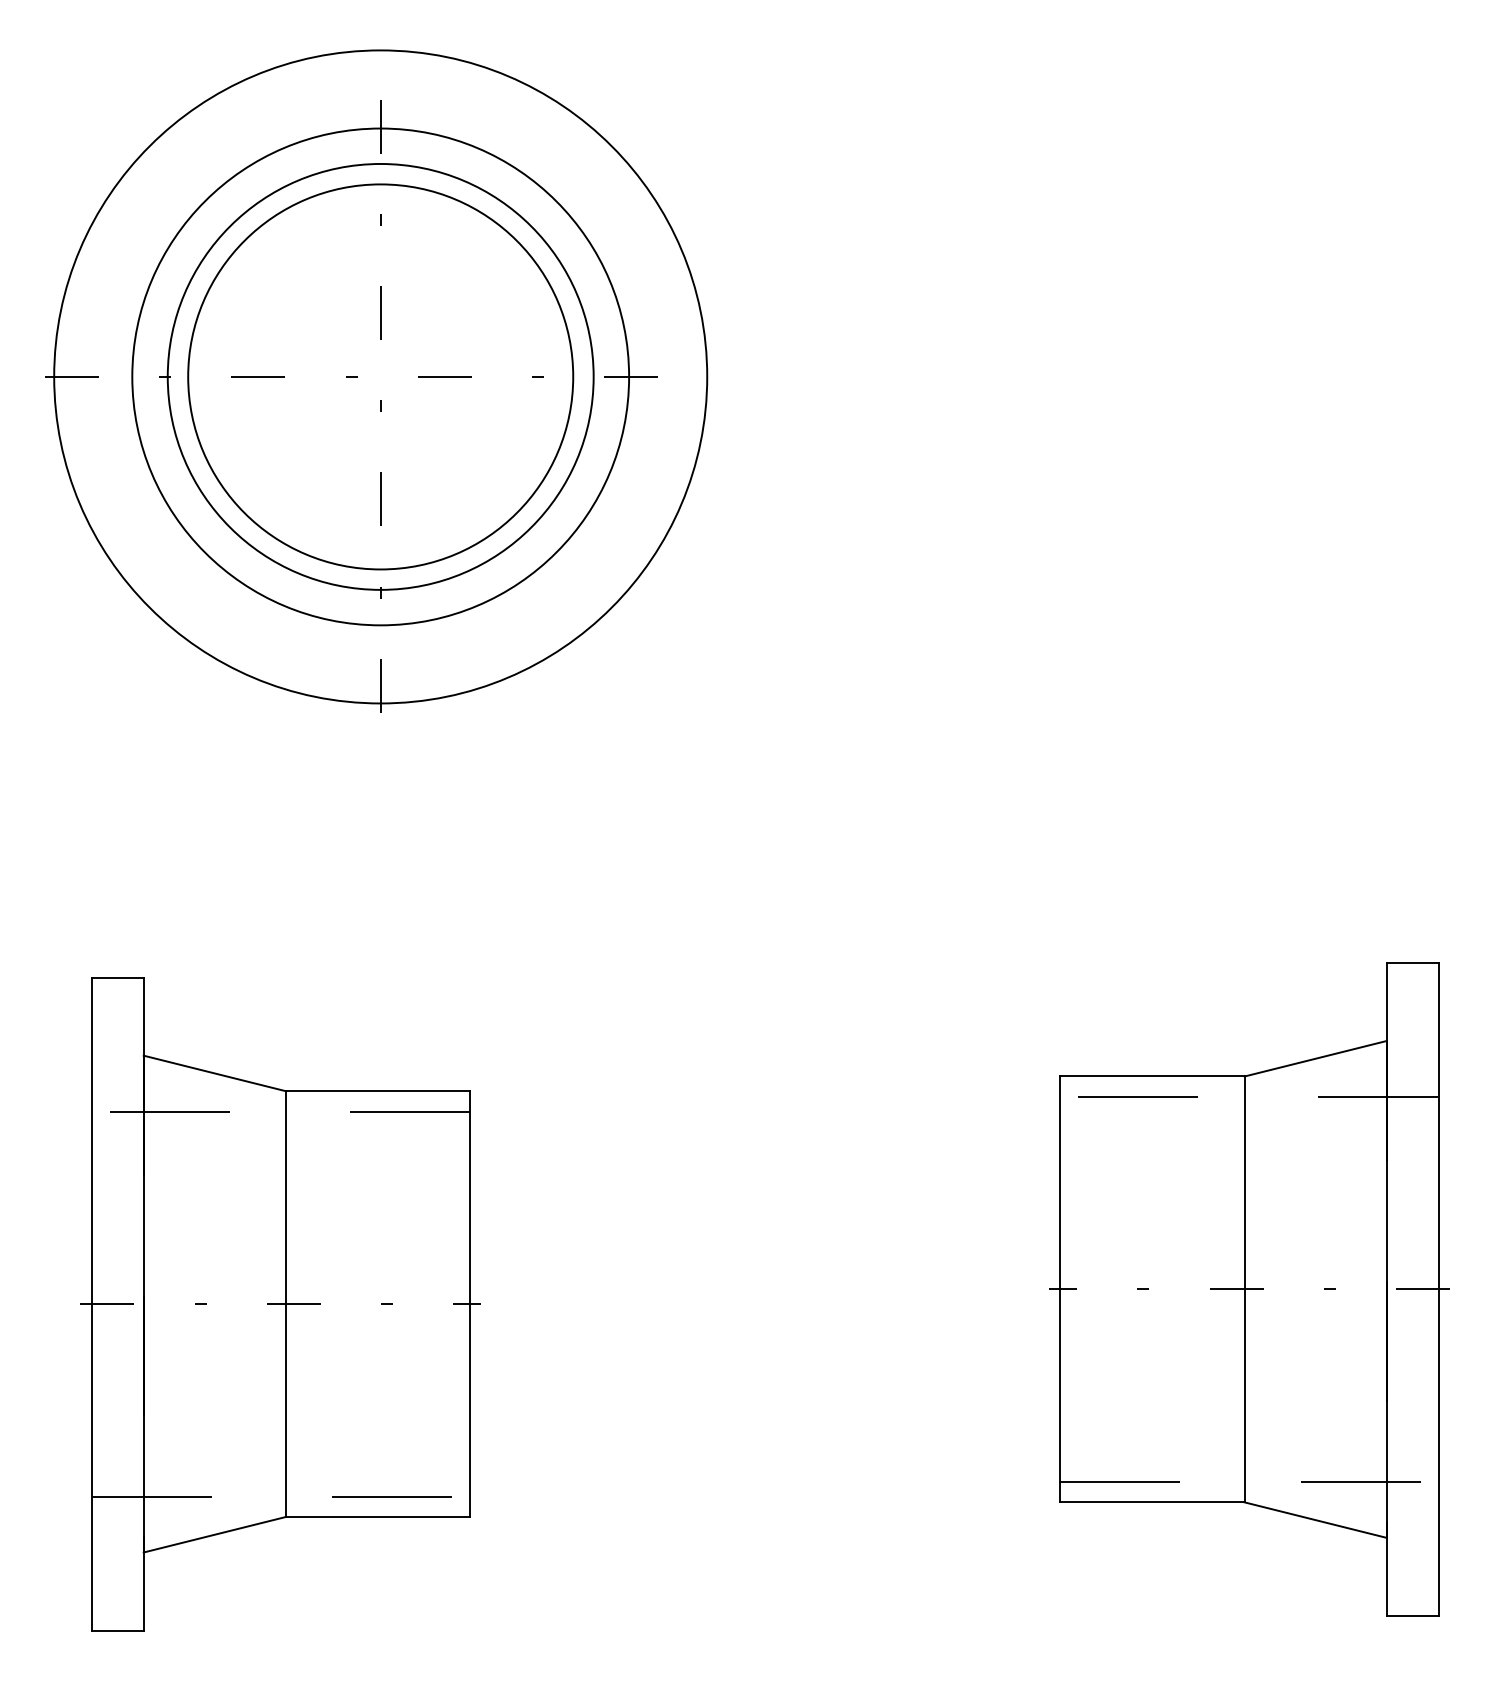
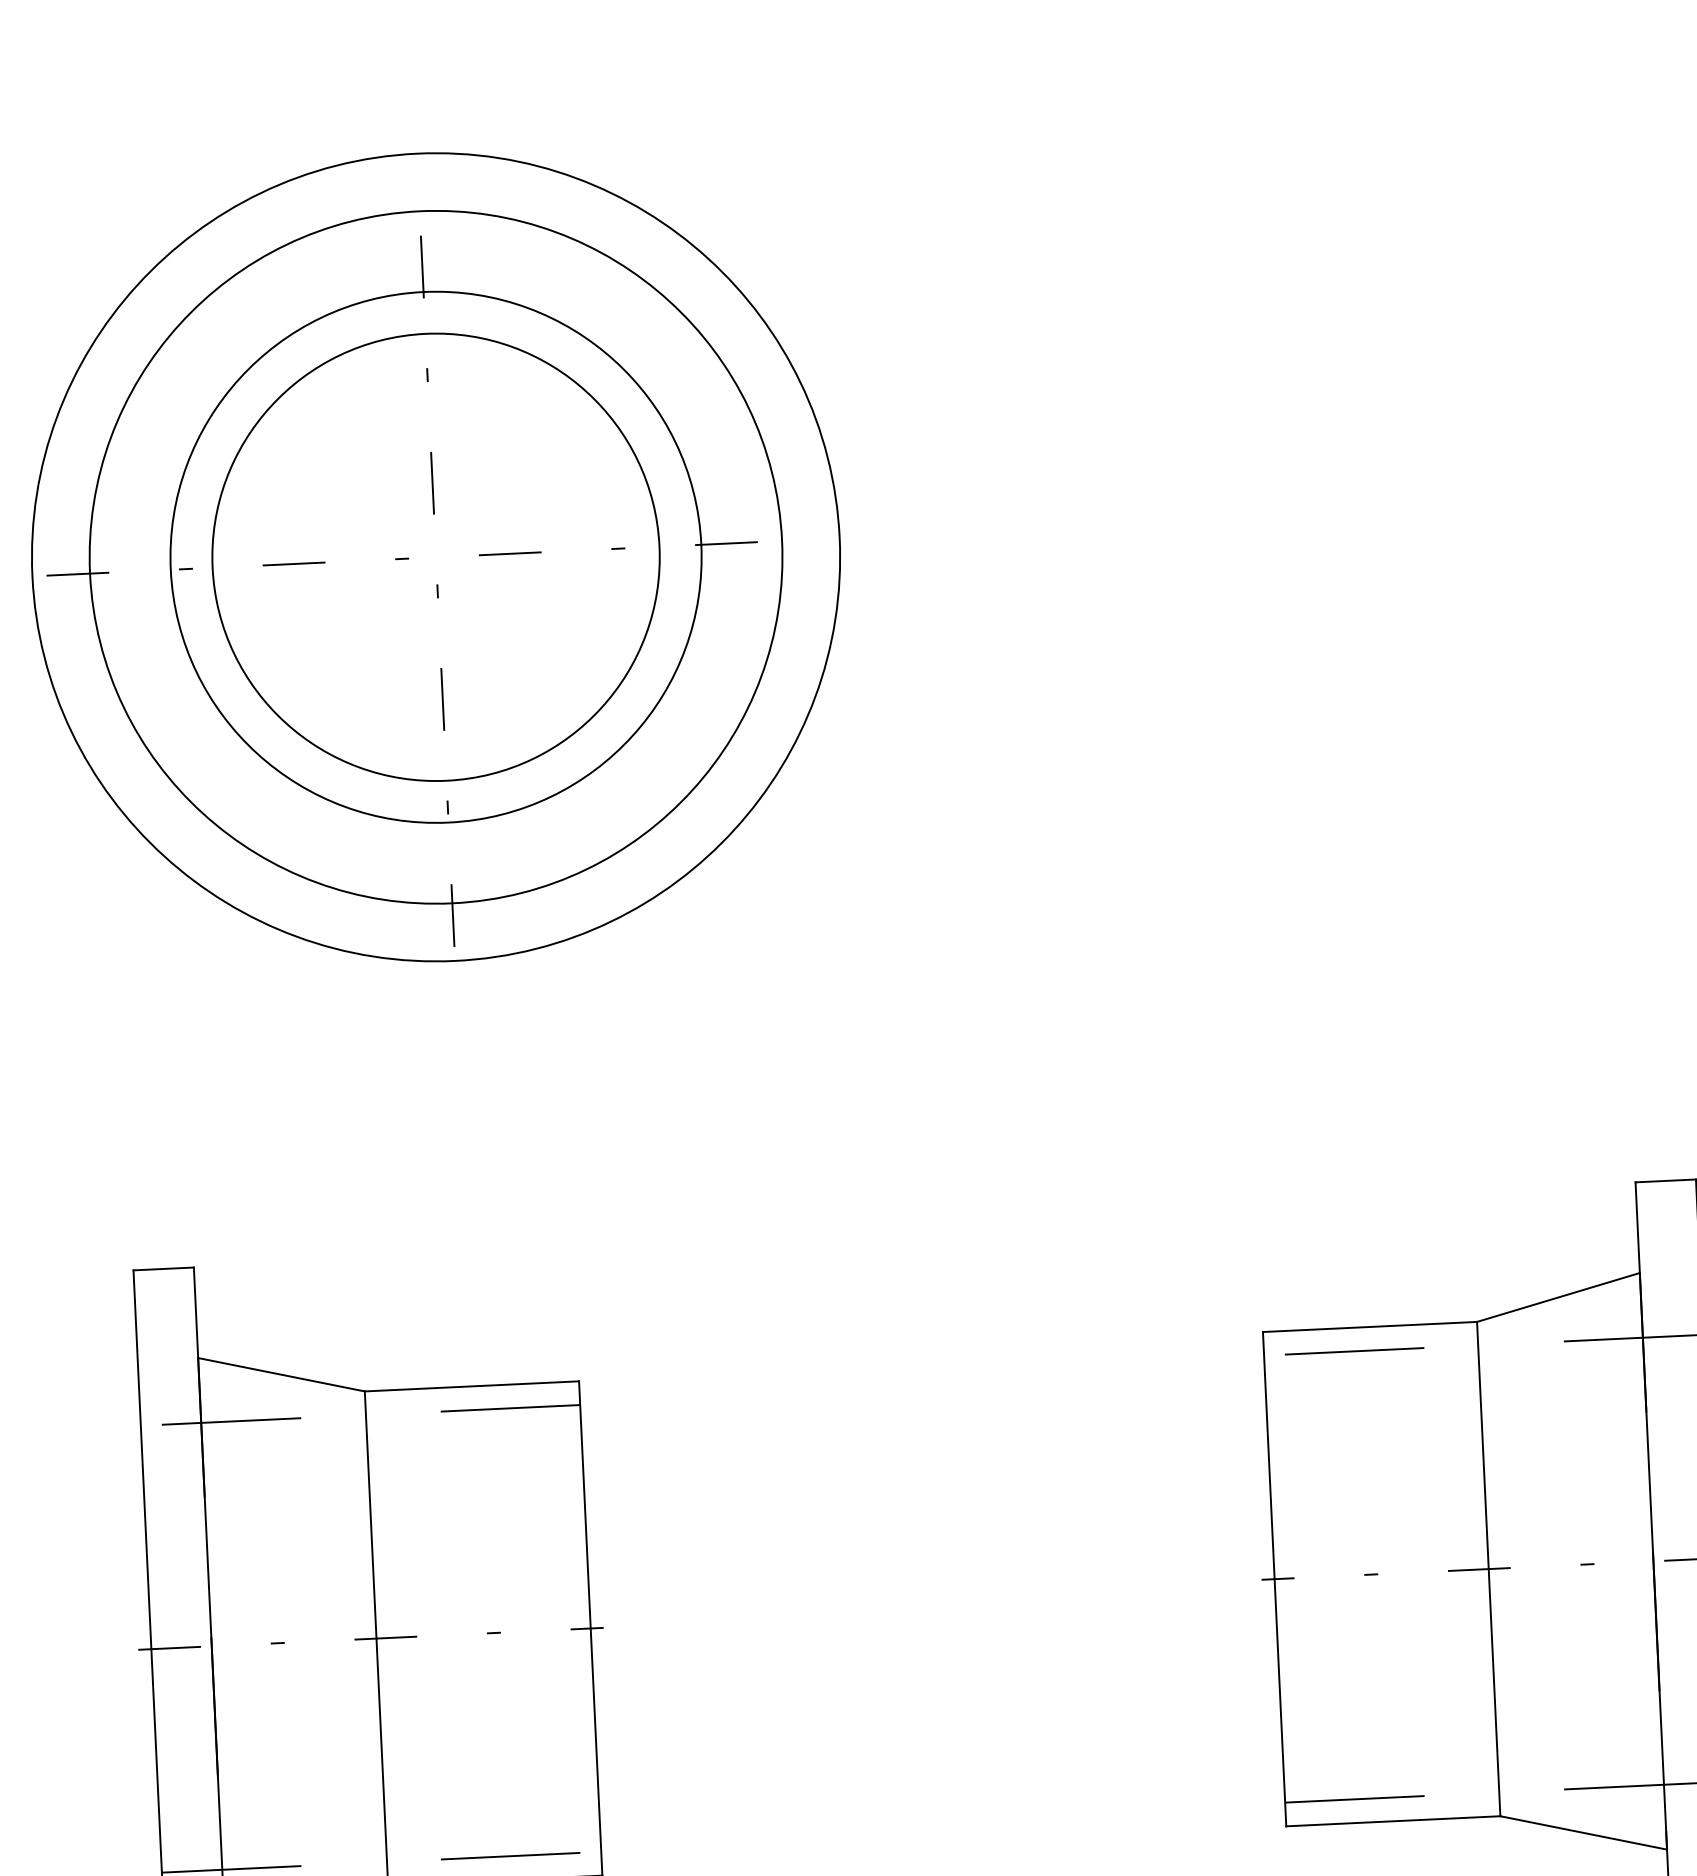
circle: (380, 376) -> (435, 556), size x0.7
circle: (380, 376) -> (435, 556), size x1.4
circle: (380, 376) -> (435, 556), size x1.4

